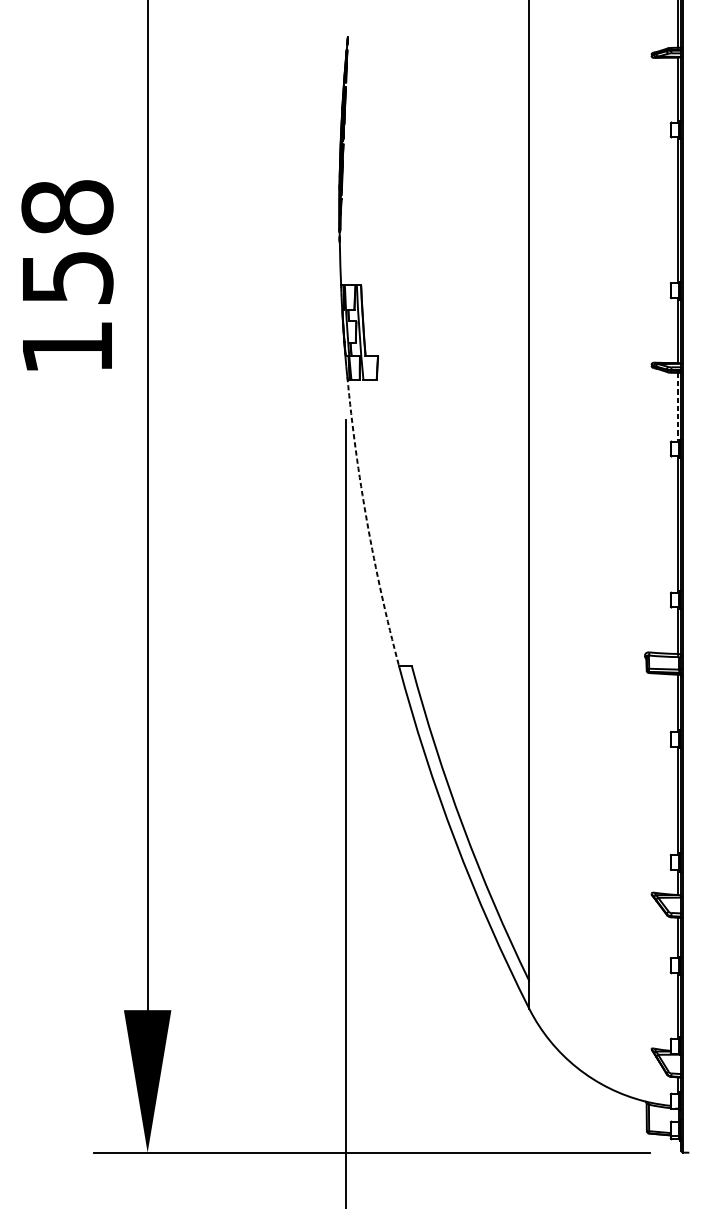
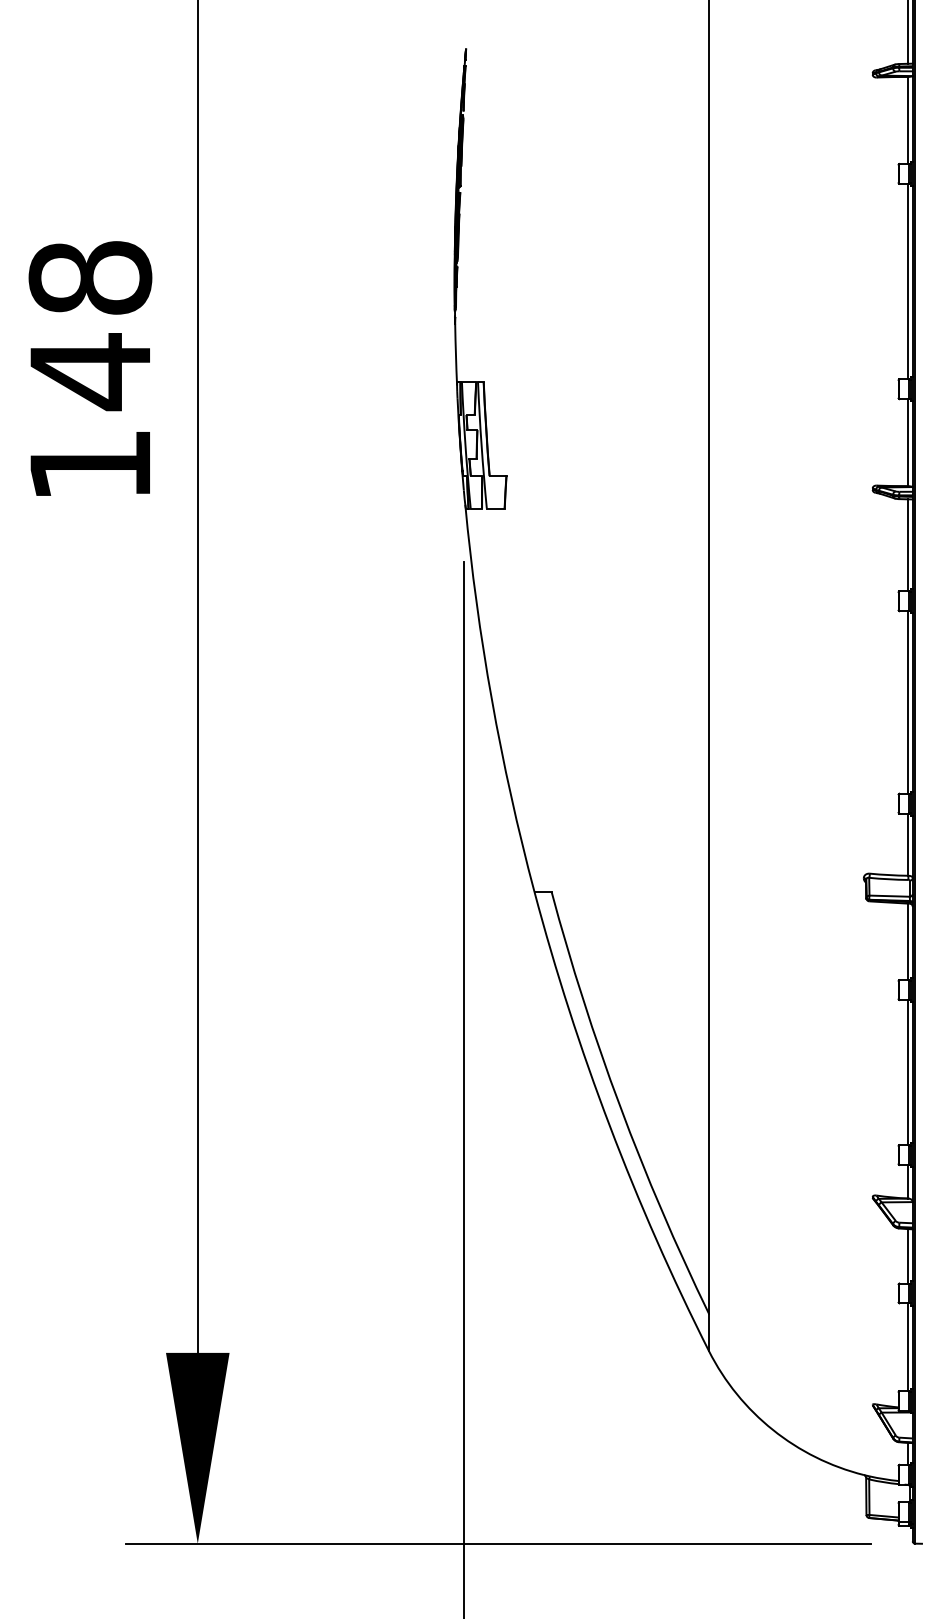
text: (68, 278) -> (91, 372), 158 -> 148
line: (678, 407) -> (908, 545), dashed -> solid
arc: (366, 522) -> (491, 699), dashed -> solid

